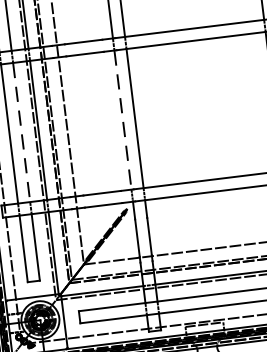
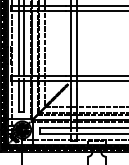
line: (123, 122) -> (71, 44), dashed -> solid
line: (22, 134) -> (24, 44), dashed -> solid

